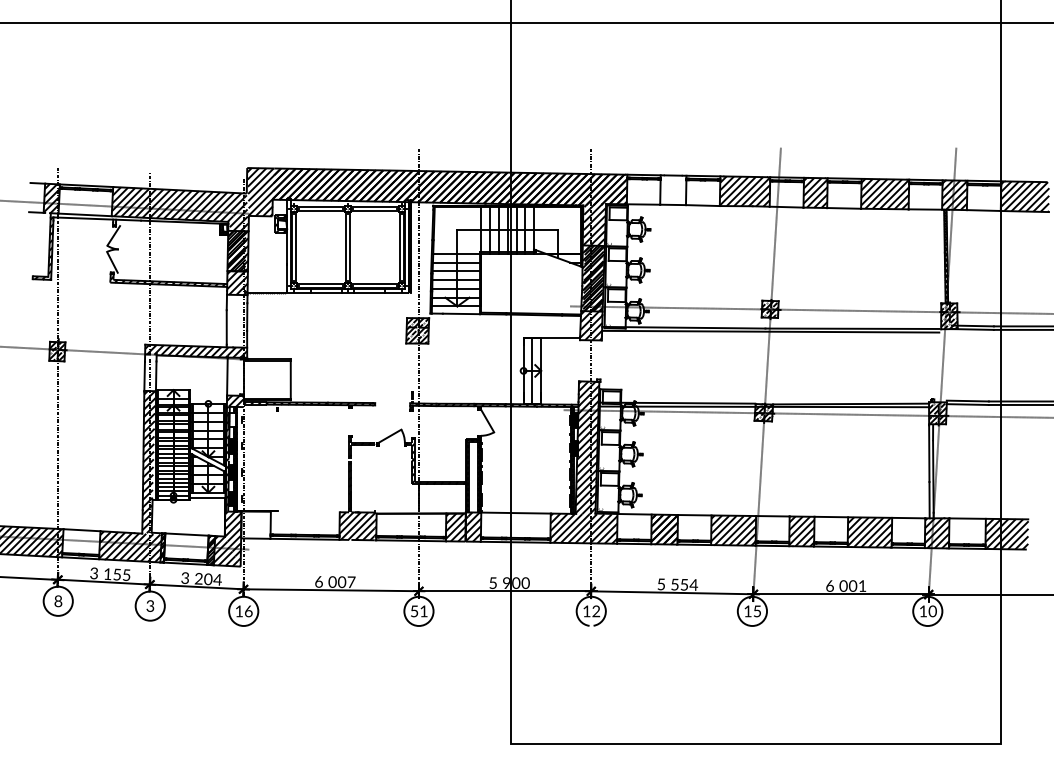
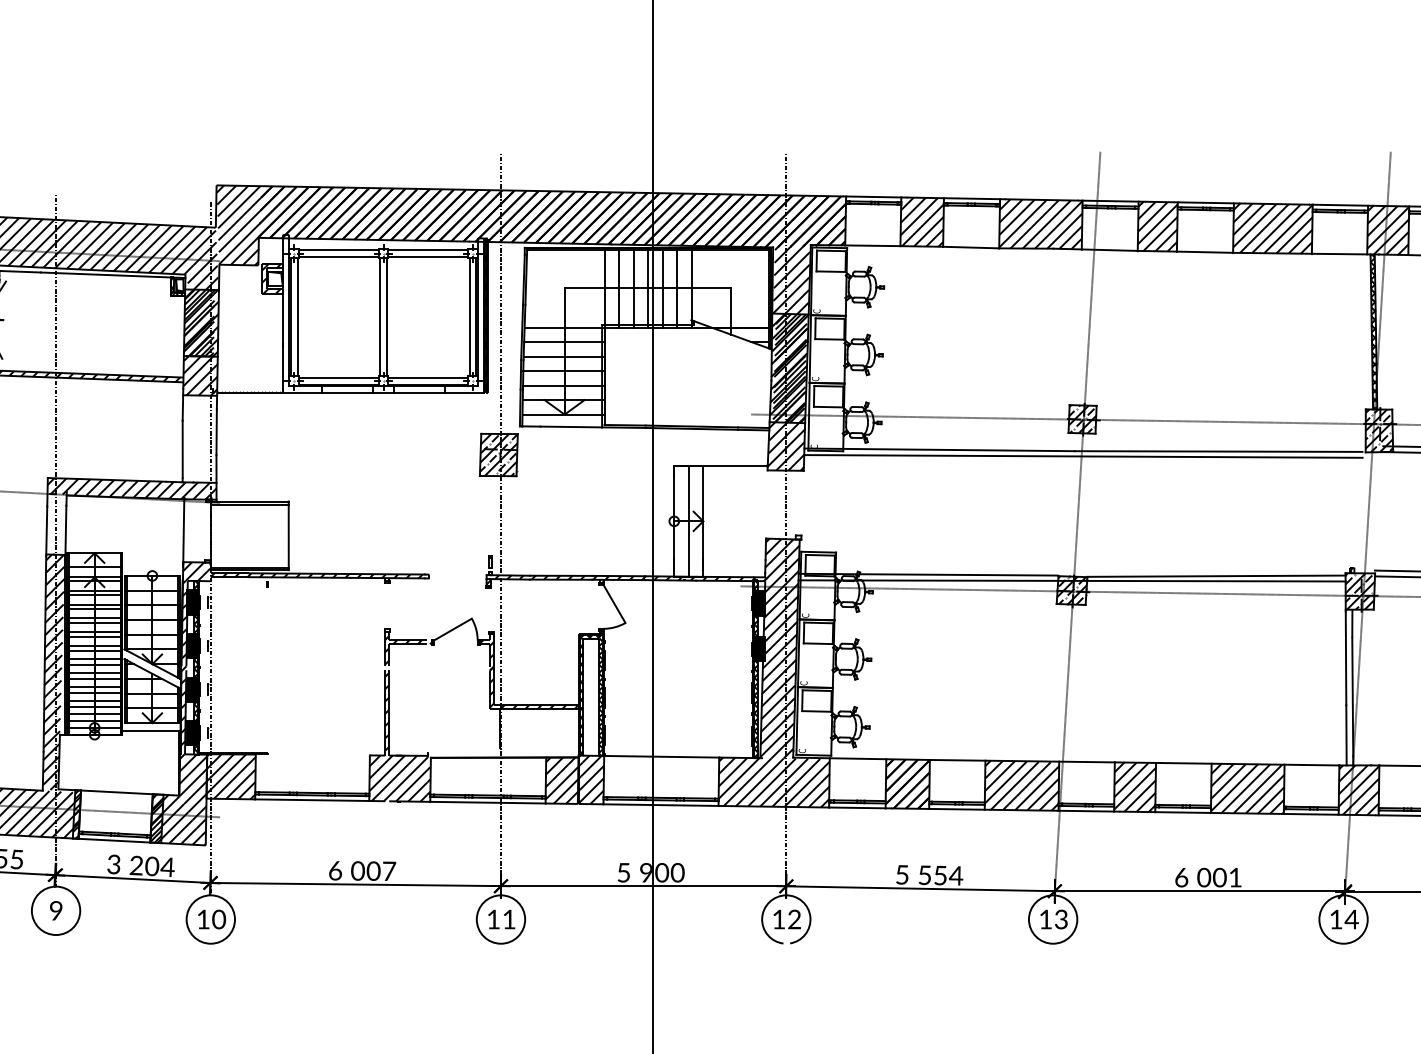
hatch: (673, 190) -> (922, 222), added
fill: (232, 419) -> (192, 601), added
hatch: (255, 524) -> (230, 775), added
text: (150, 605) -> (56, 909), 3 -> 9
text: (248, 610) -> (218, 918), 16 -> 10
text: (414, 611) -> (493, 919), 51 -> 11
text: (757, 611) -> (1061, 919), 15 -> 13
text: (932, 611) -> (1351, 919), 10 -> 14

